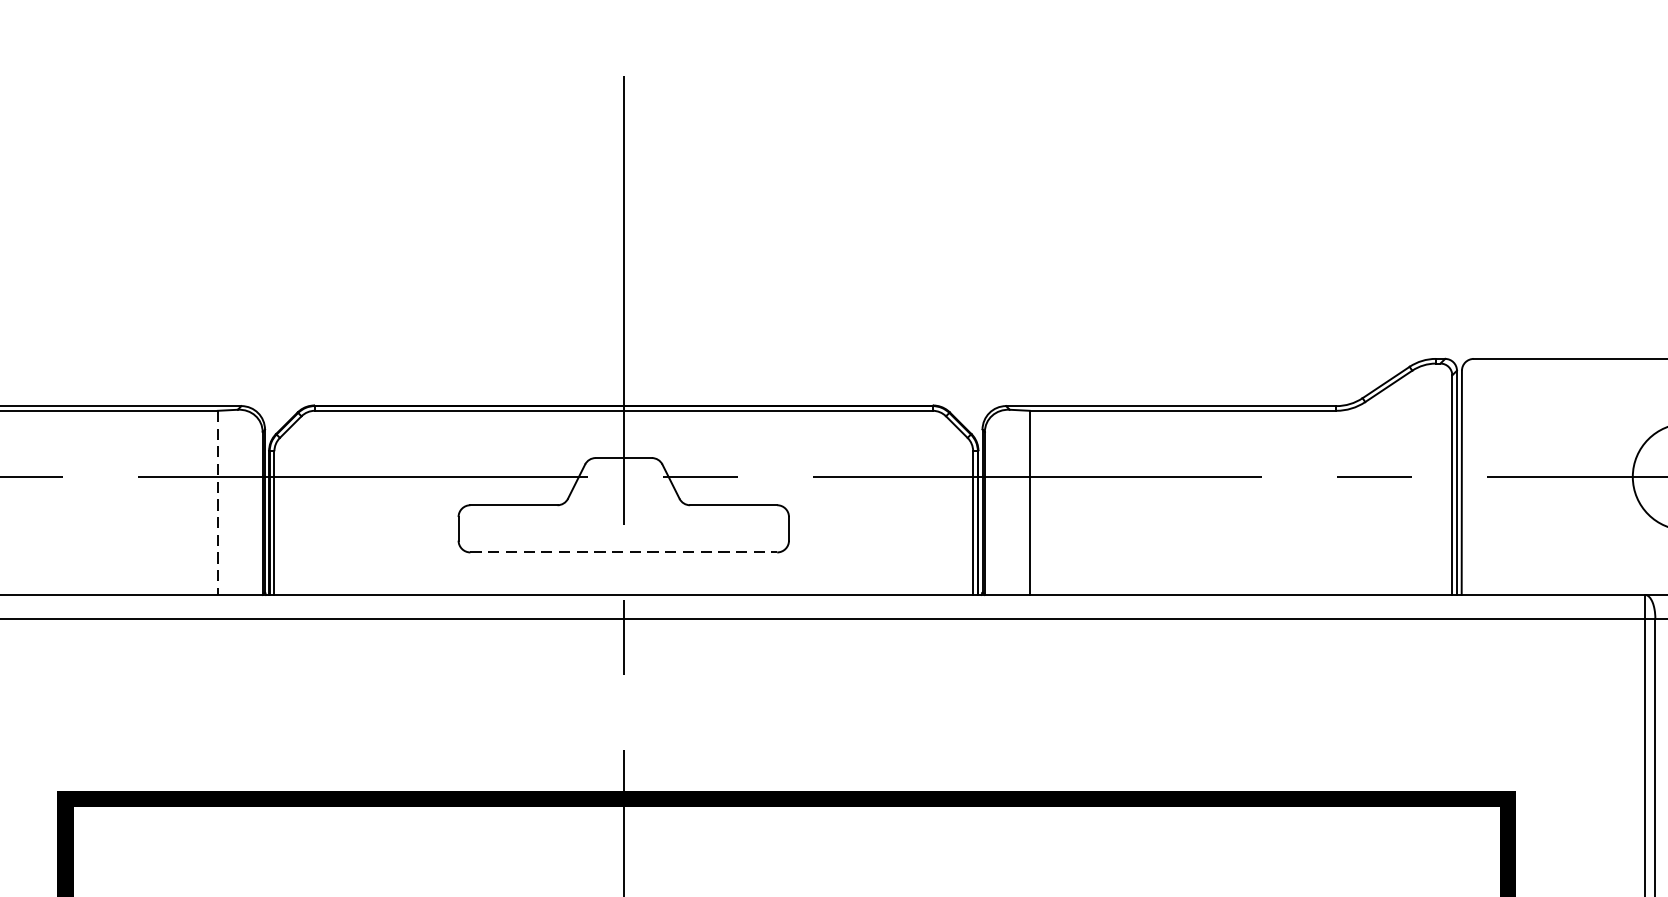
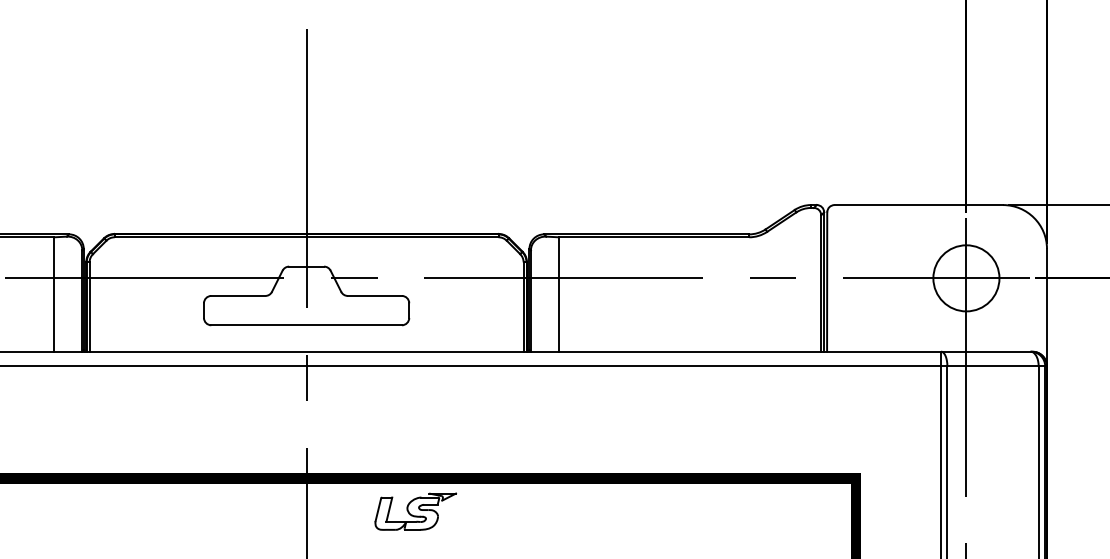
line: (217, 502) -> (54, 294), dashed -> solid
line: (625, 552) -> (307, 325), dashed -> solid
part: (799, 852) -> (415, 511), added

